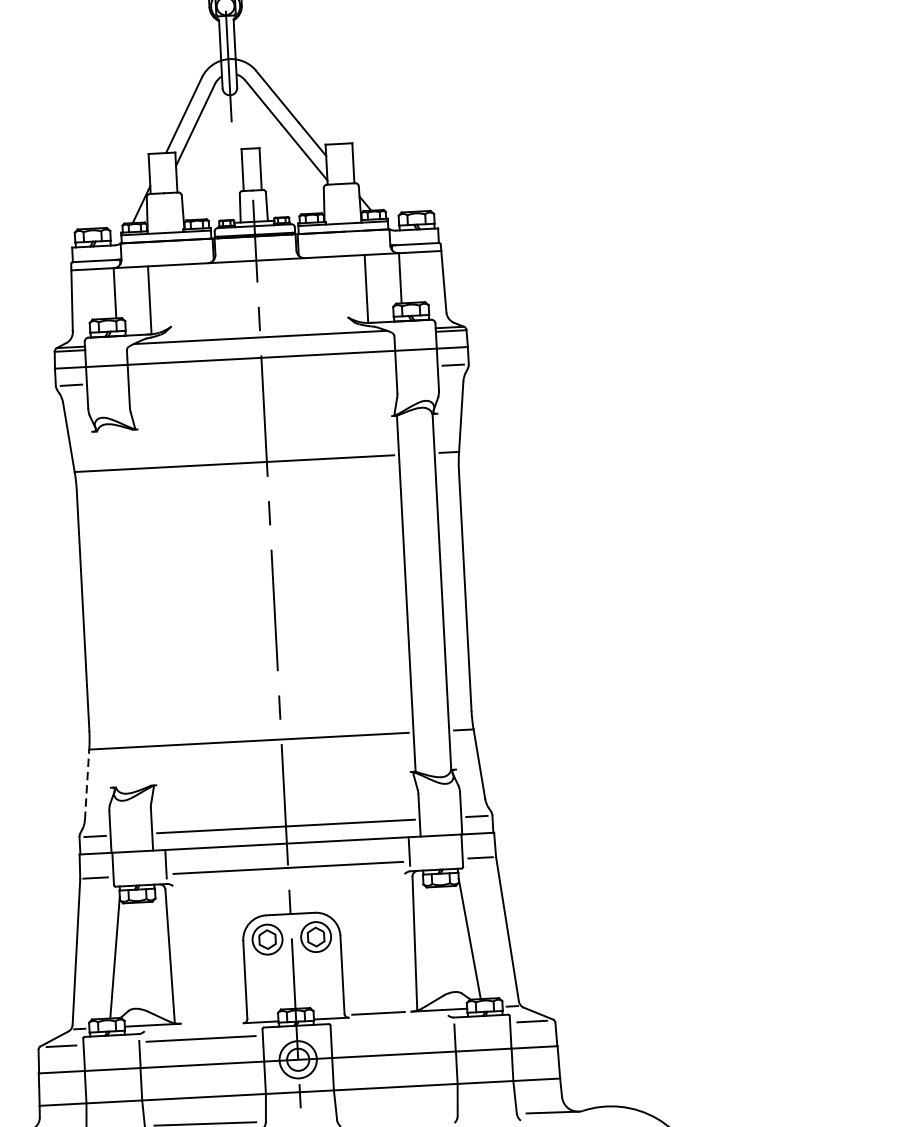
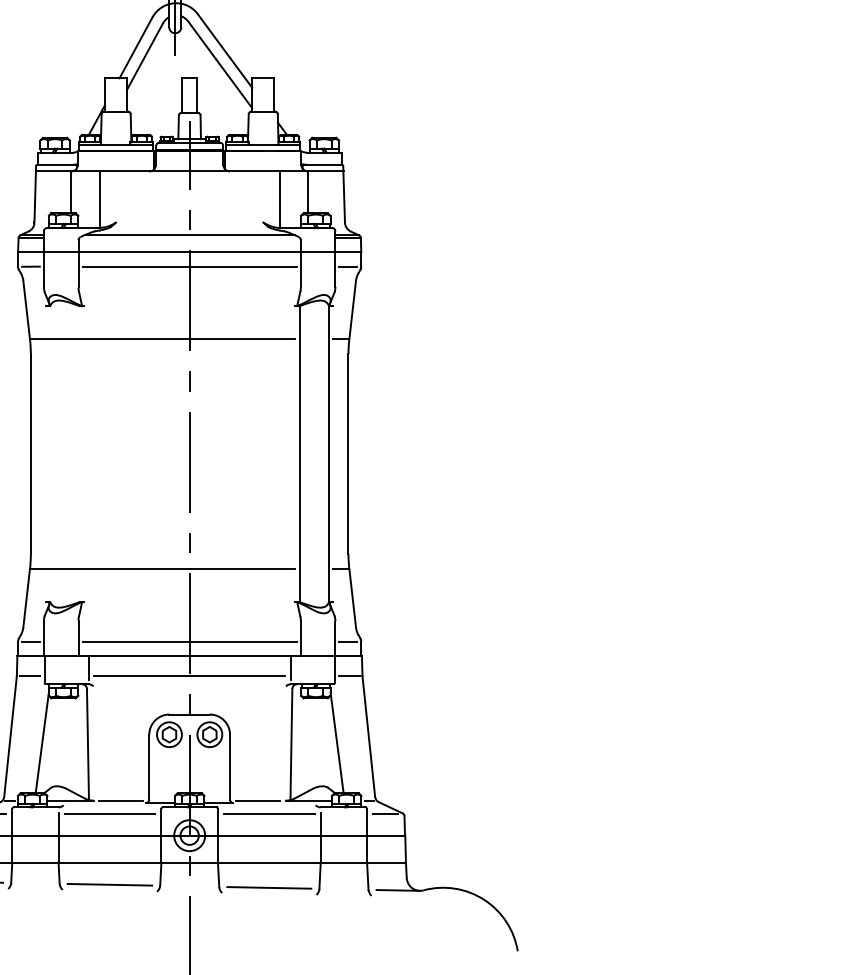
line: (262, 375) -> (189, 266), added
line: (86, 784) -> (26, 598), dashed -> solid
line: (213, 1021) -> (121, 800), added
line: (391, 1029) -> (268, 814), added
line: (397, 1117) -> (269, 887), added

